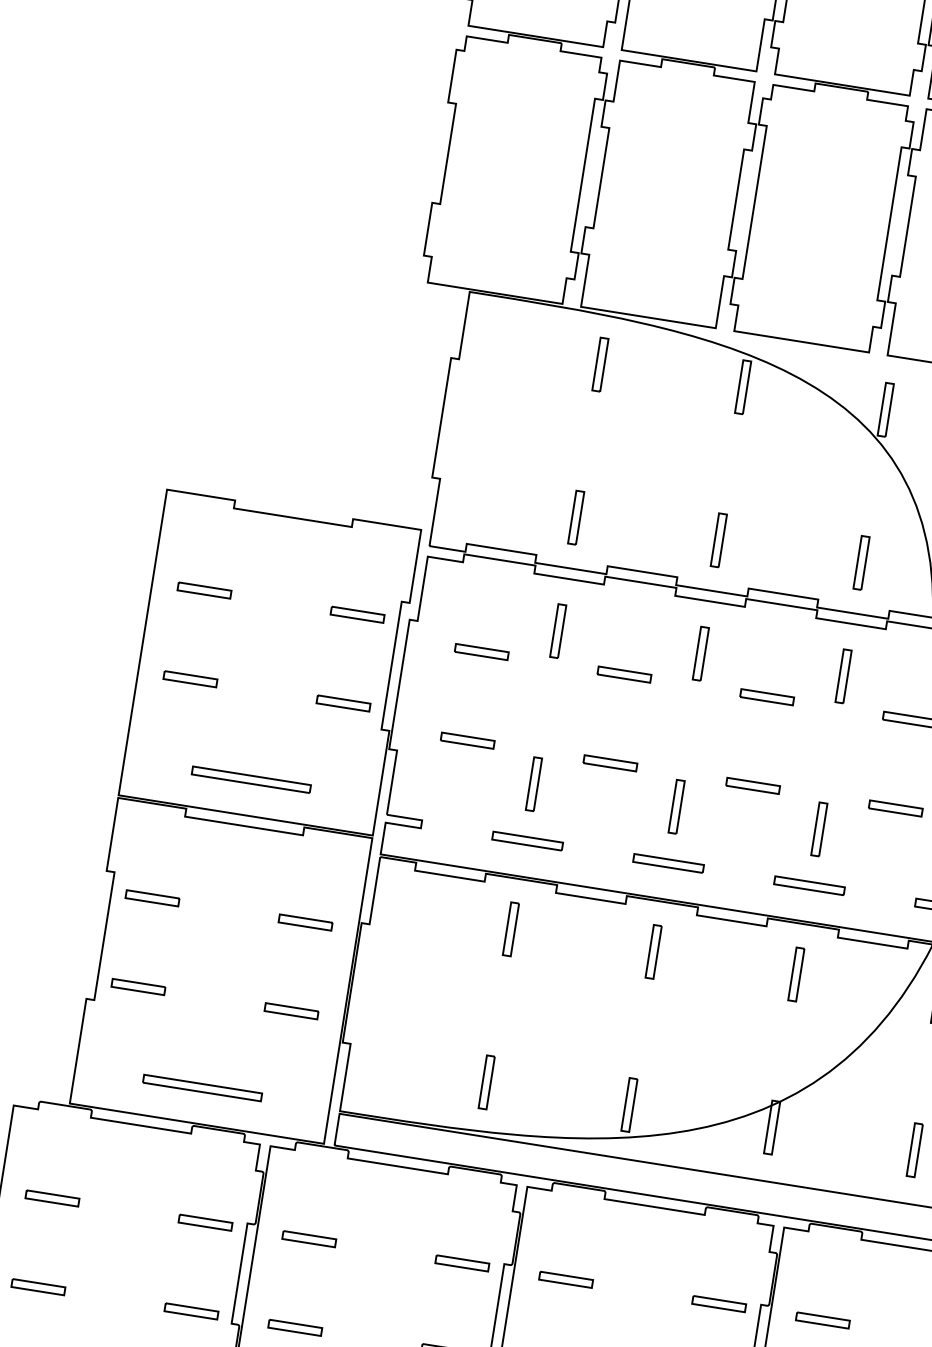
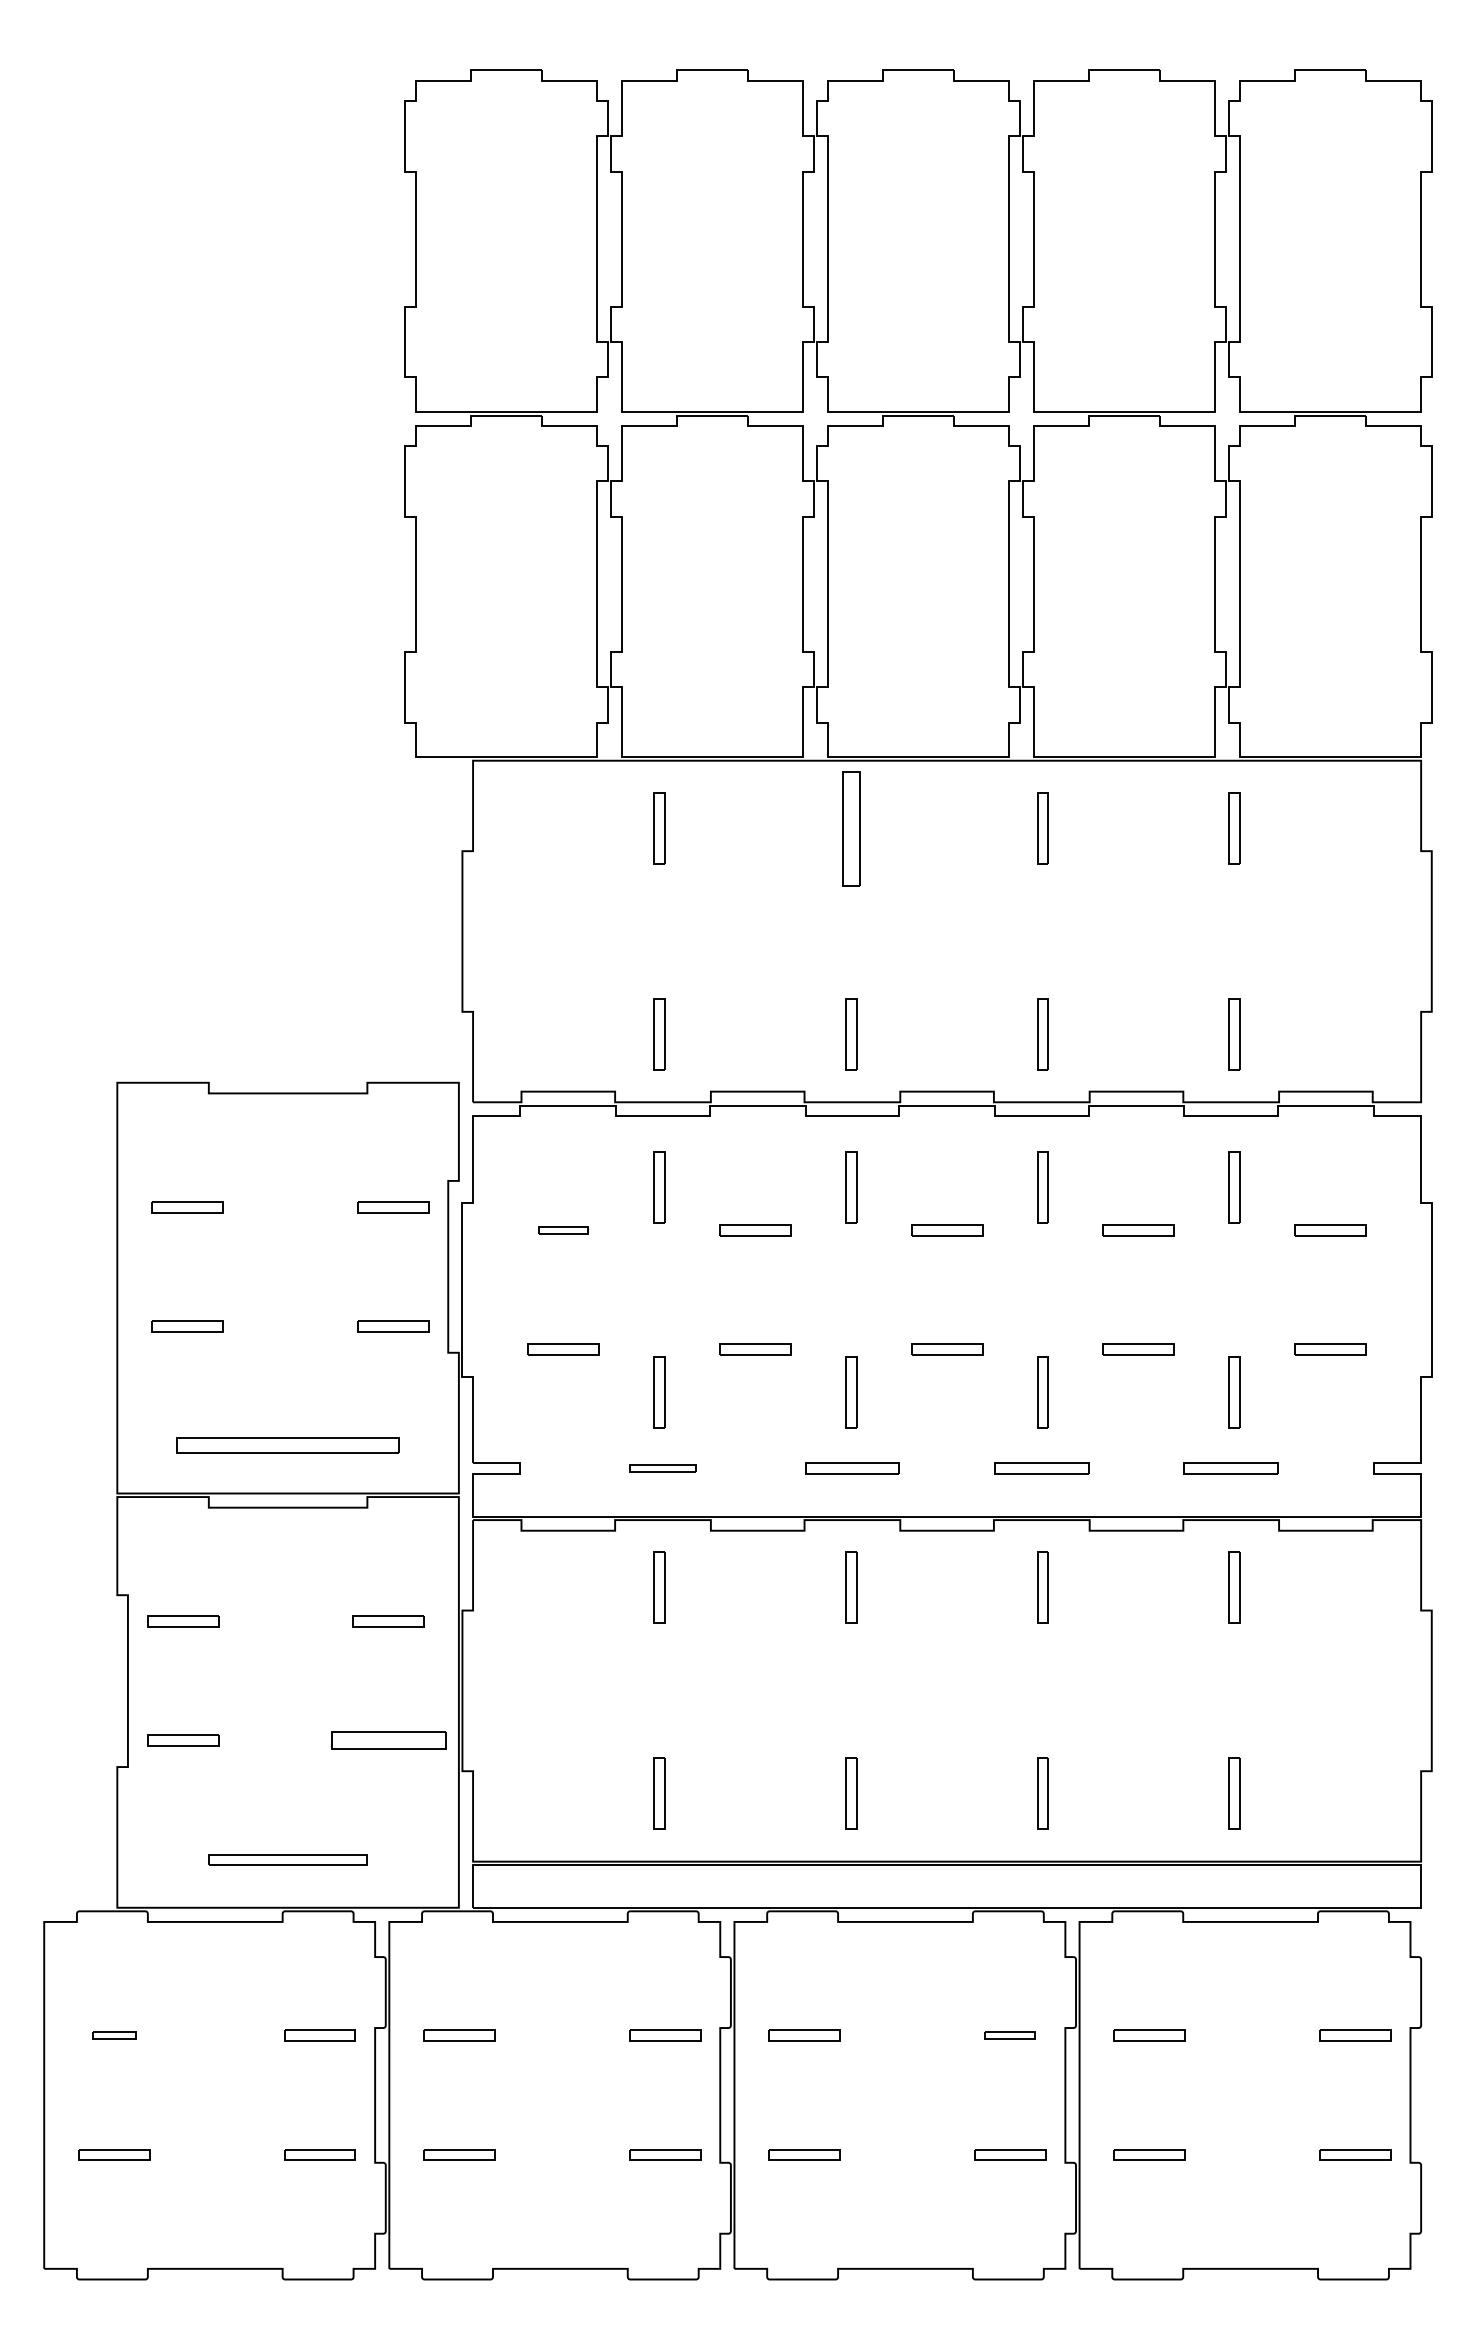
part: (743, 386) -> (851, 828), size x1.6
part: (481, 652) -> (563, 1230), size x0.7
part: (250, 779) -> (287, 1445), size x1.4
part: (527, 840) -> (662, 1468), size x0.7
part: (291, 1011) -> (388, 1740), size x1.6
part: (52, 1198) -> (114, 2035), size x0.6
part: (719, 1303) -> (1010, 2035), size x0.7

